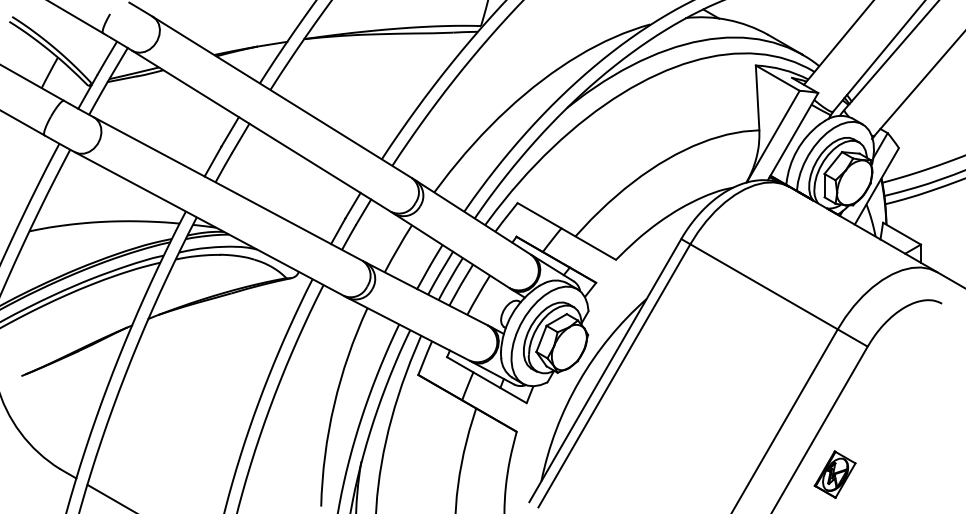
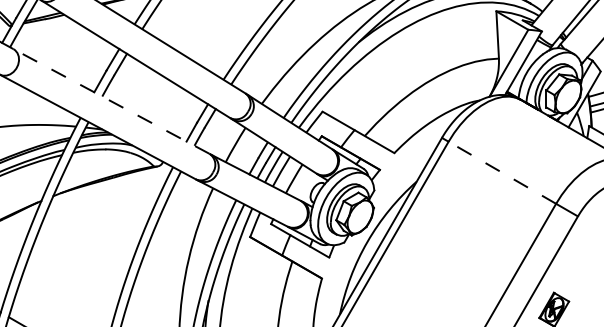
line: (227, 188) -> (110, 101), solid -> dashed
line: (763, 286) -> (501, 172), solid -> dashed

